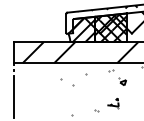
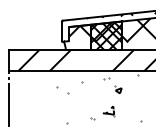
hatch: (81, 29) -> (76, 37), removed

